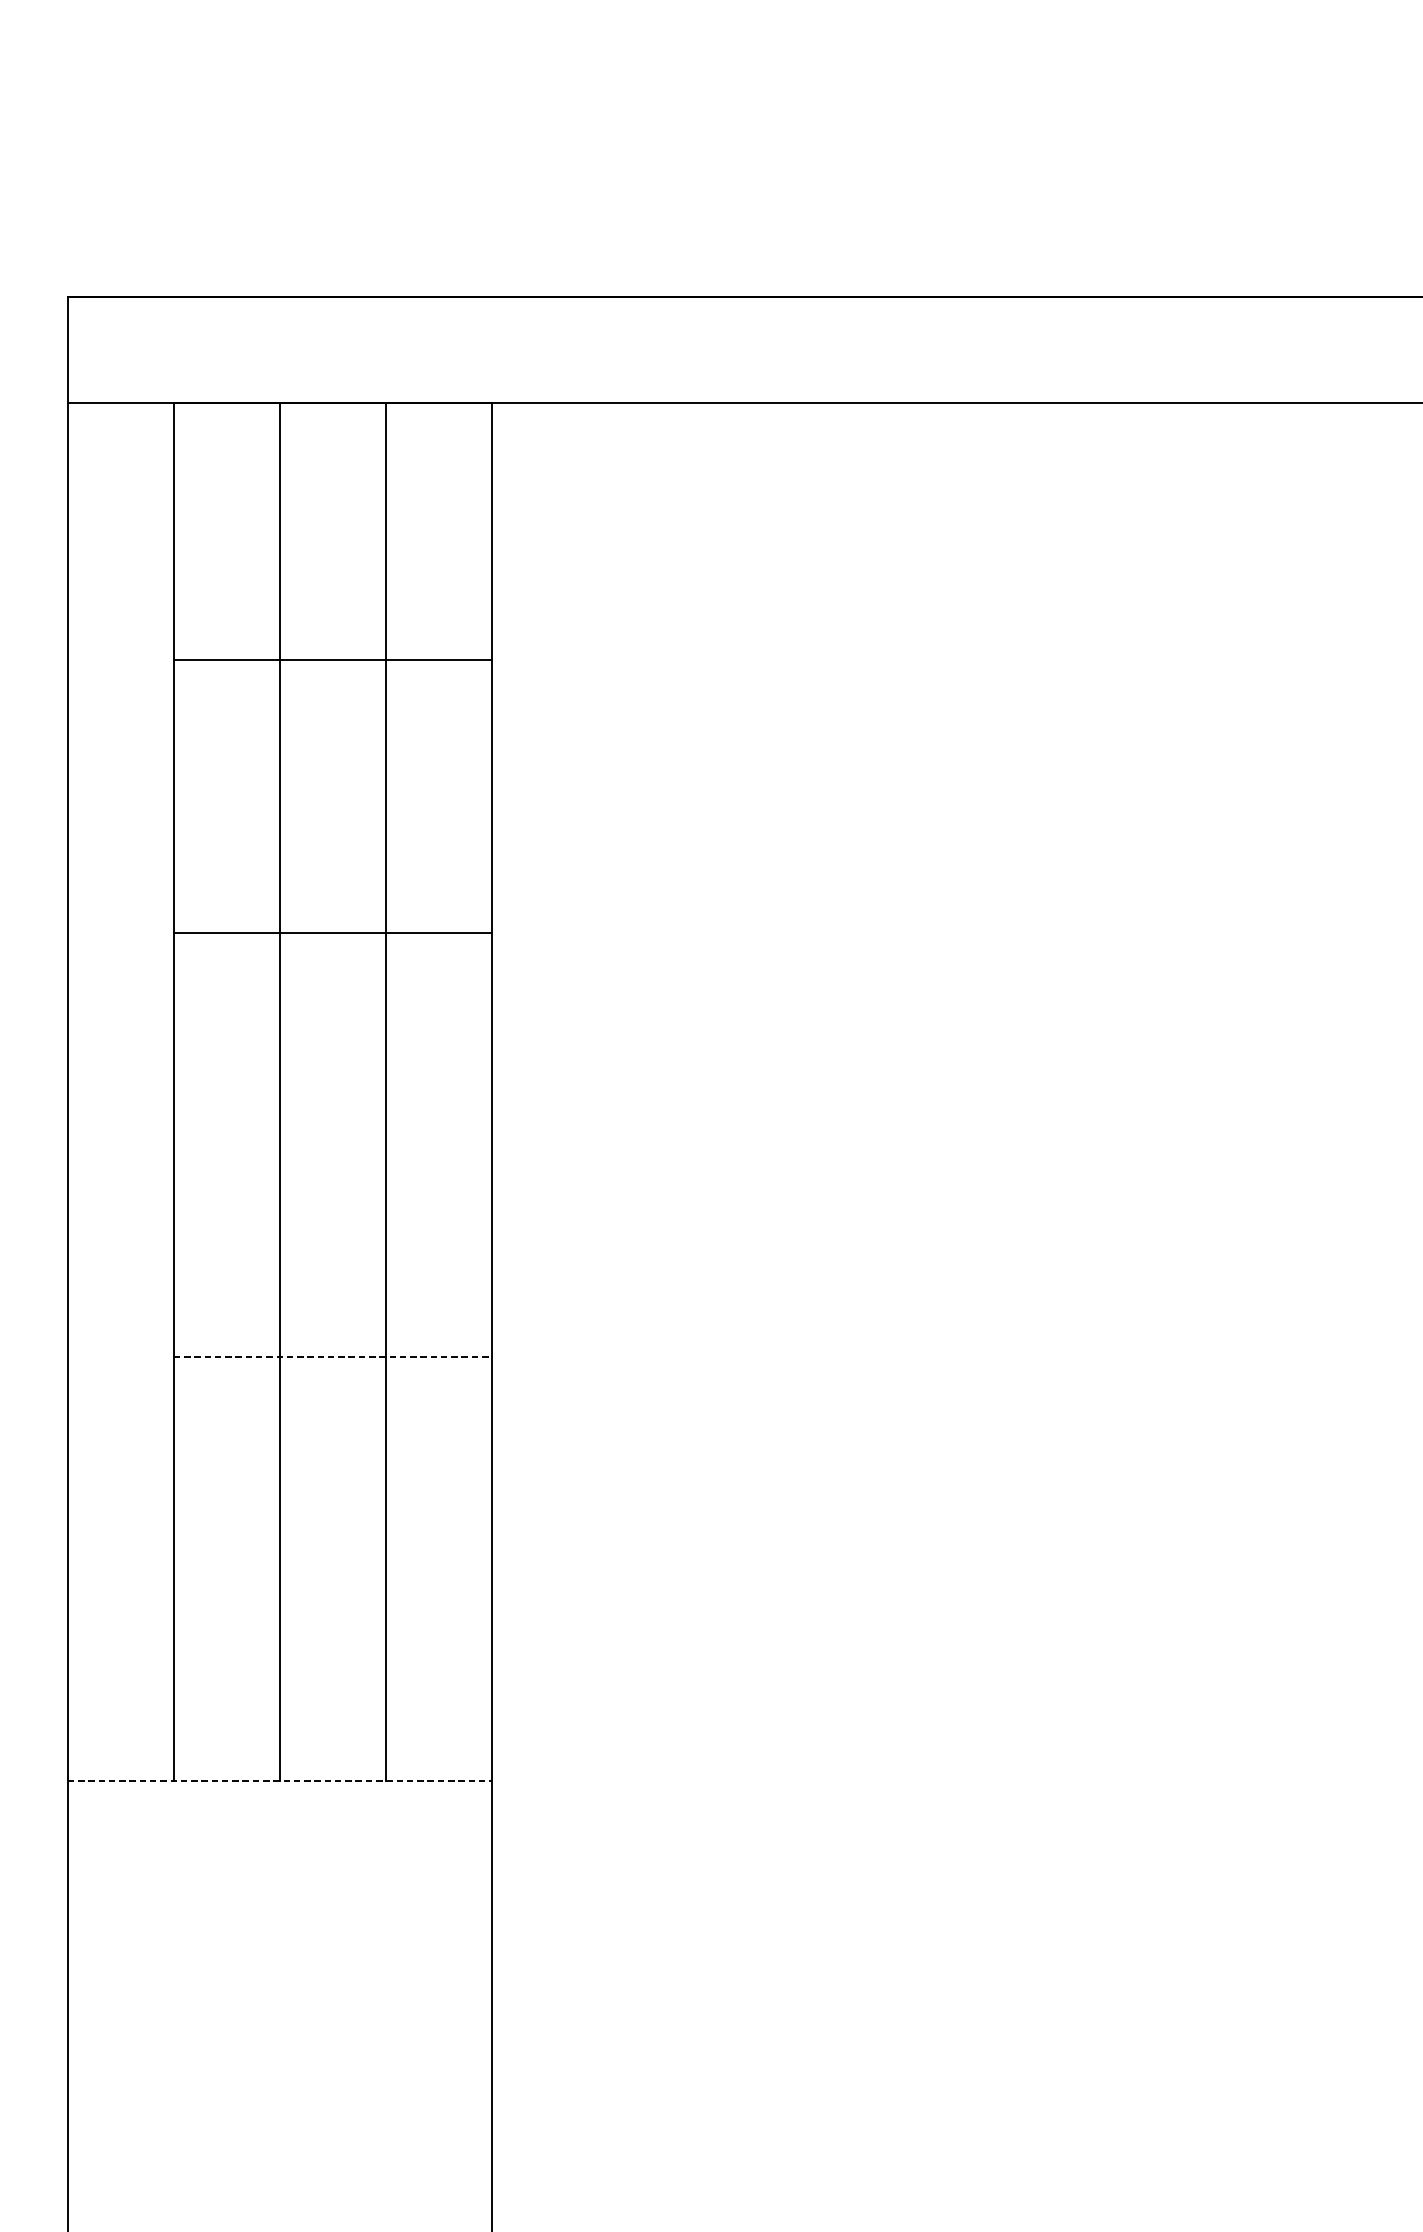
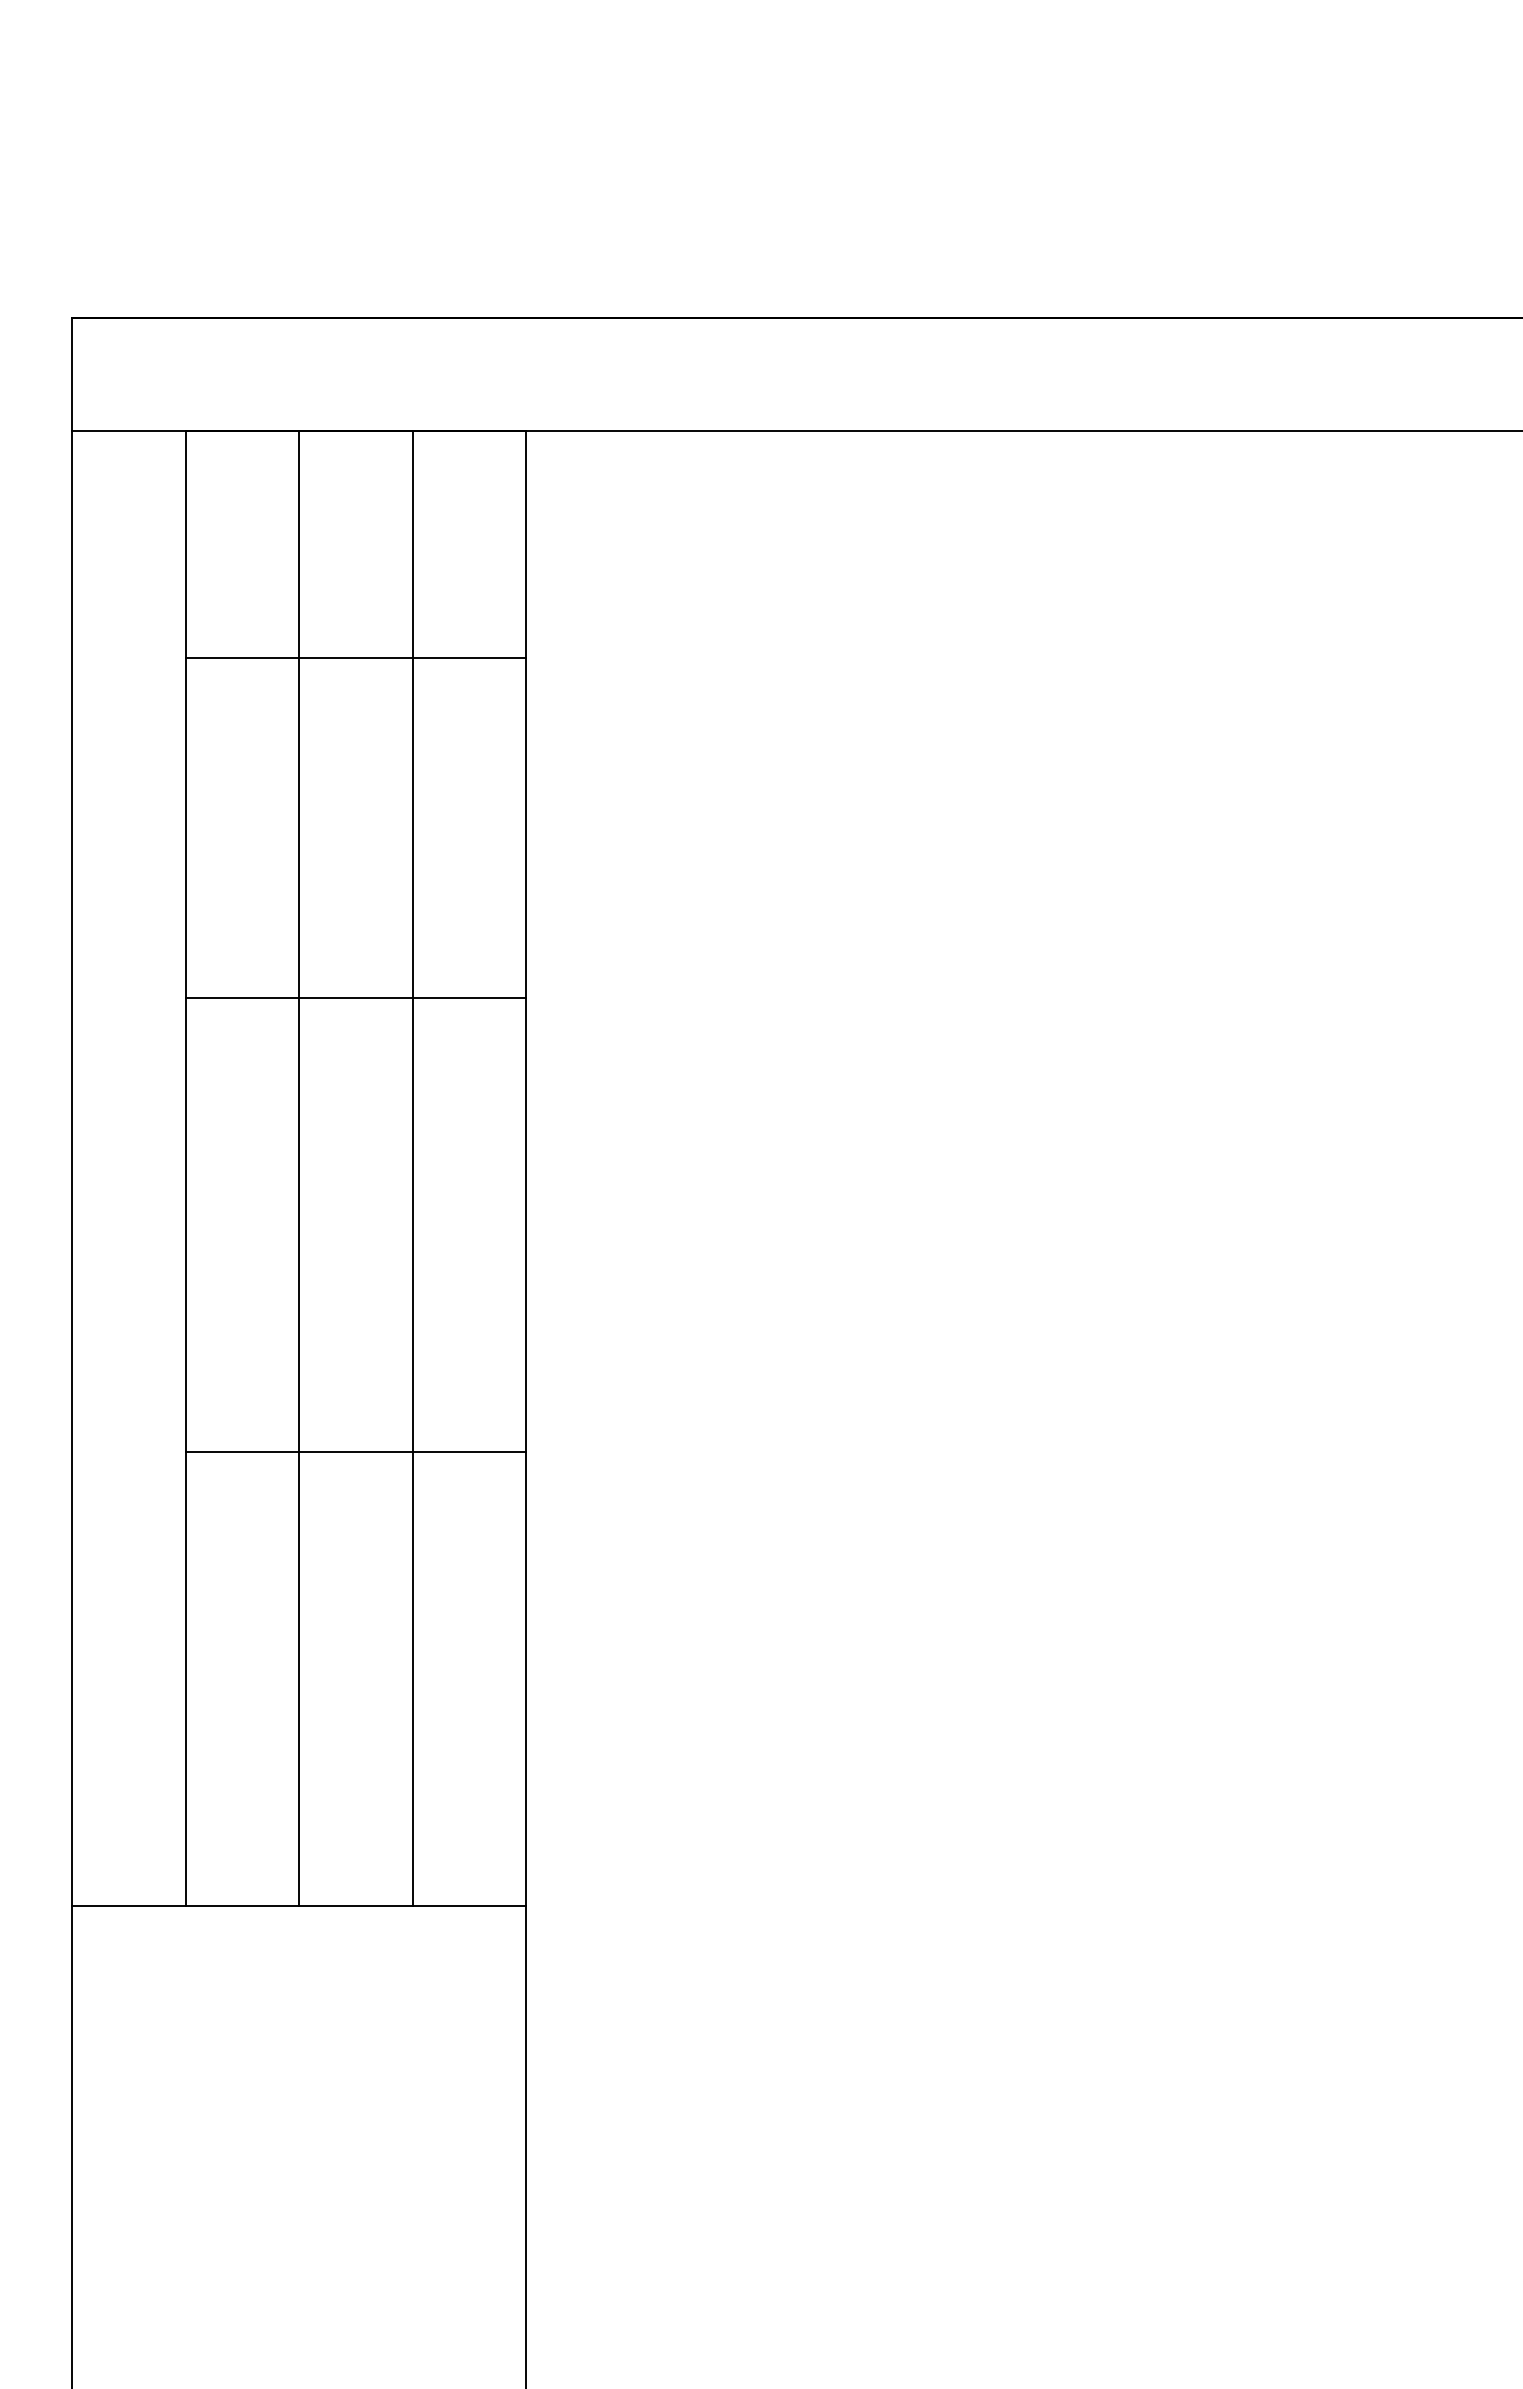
line: (332, 660) -> (355, 658), moved
line: (333, 1357) -> (356, 1452), dashed -> solid
line: (279, 1781) -> (299, 1906), dashed -> solid

